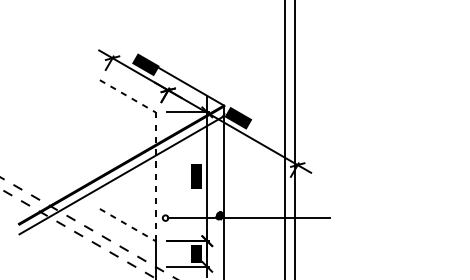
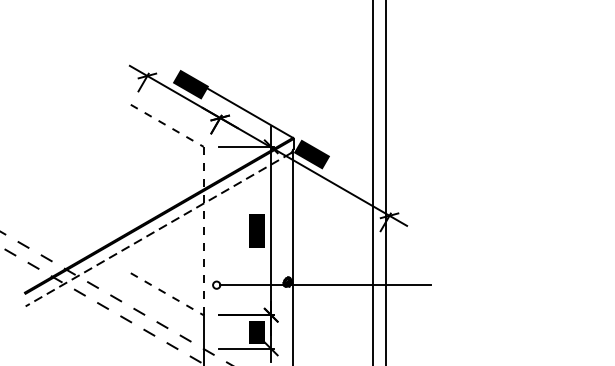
line: (120, 175) -> (157, 229), solid -> dashed

